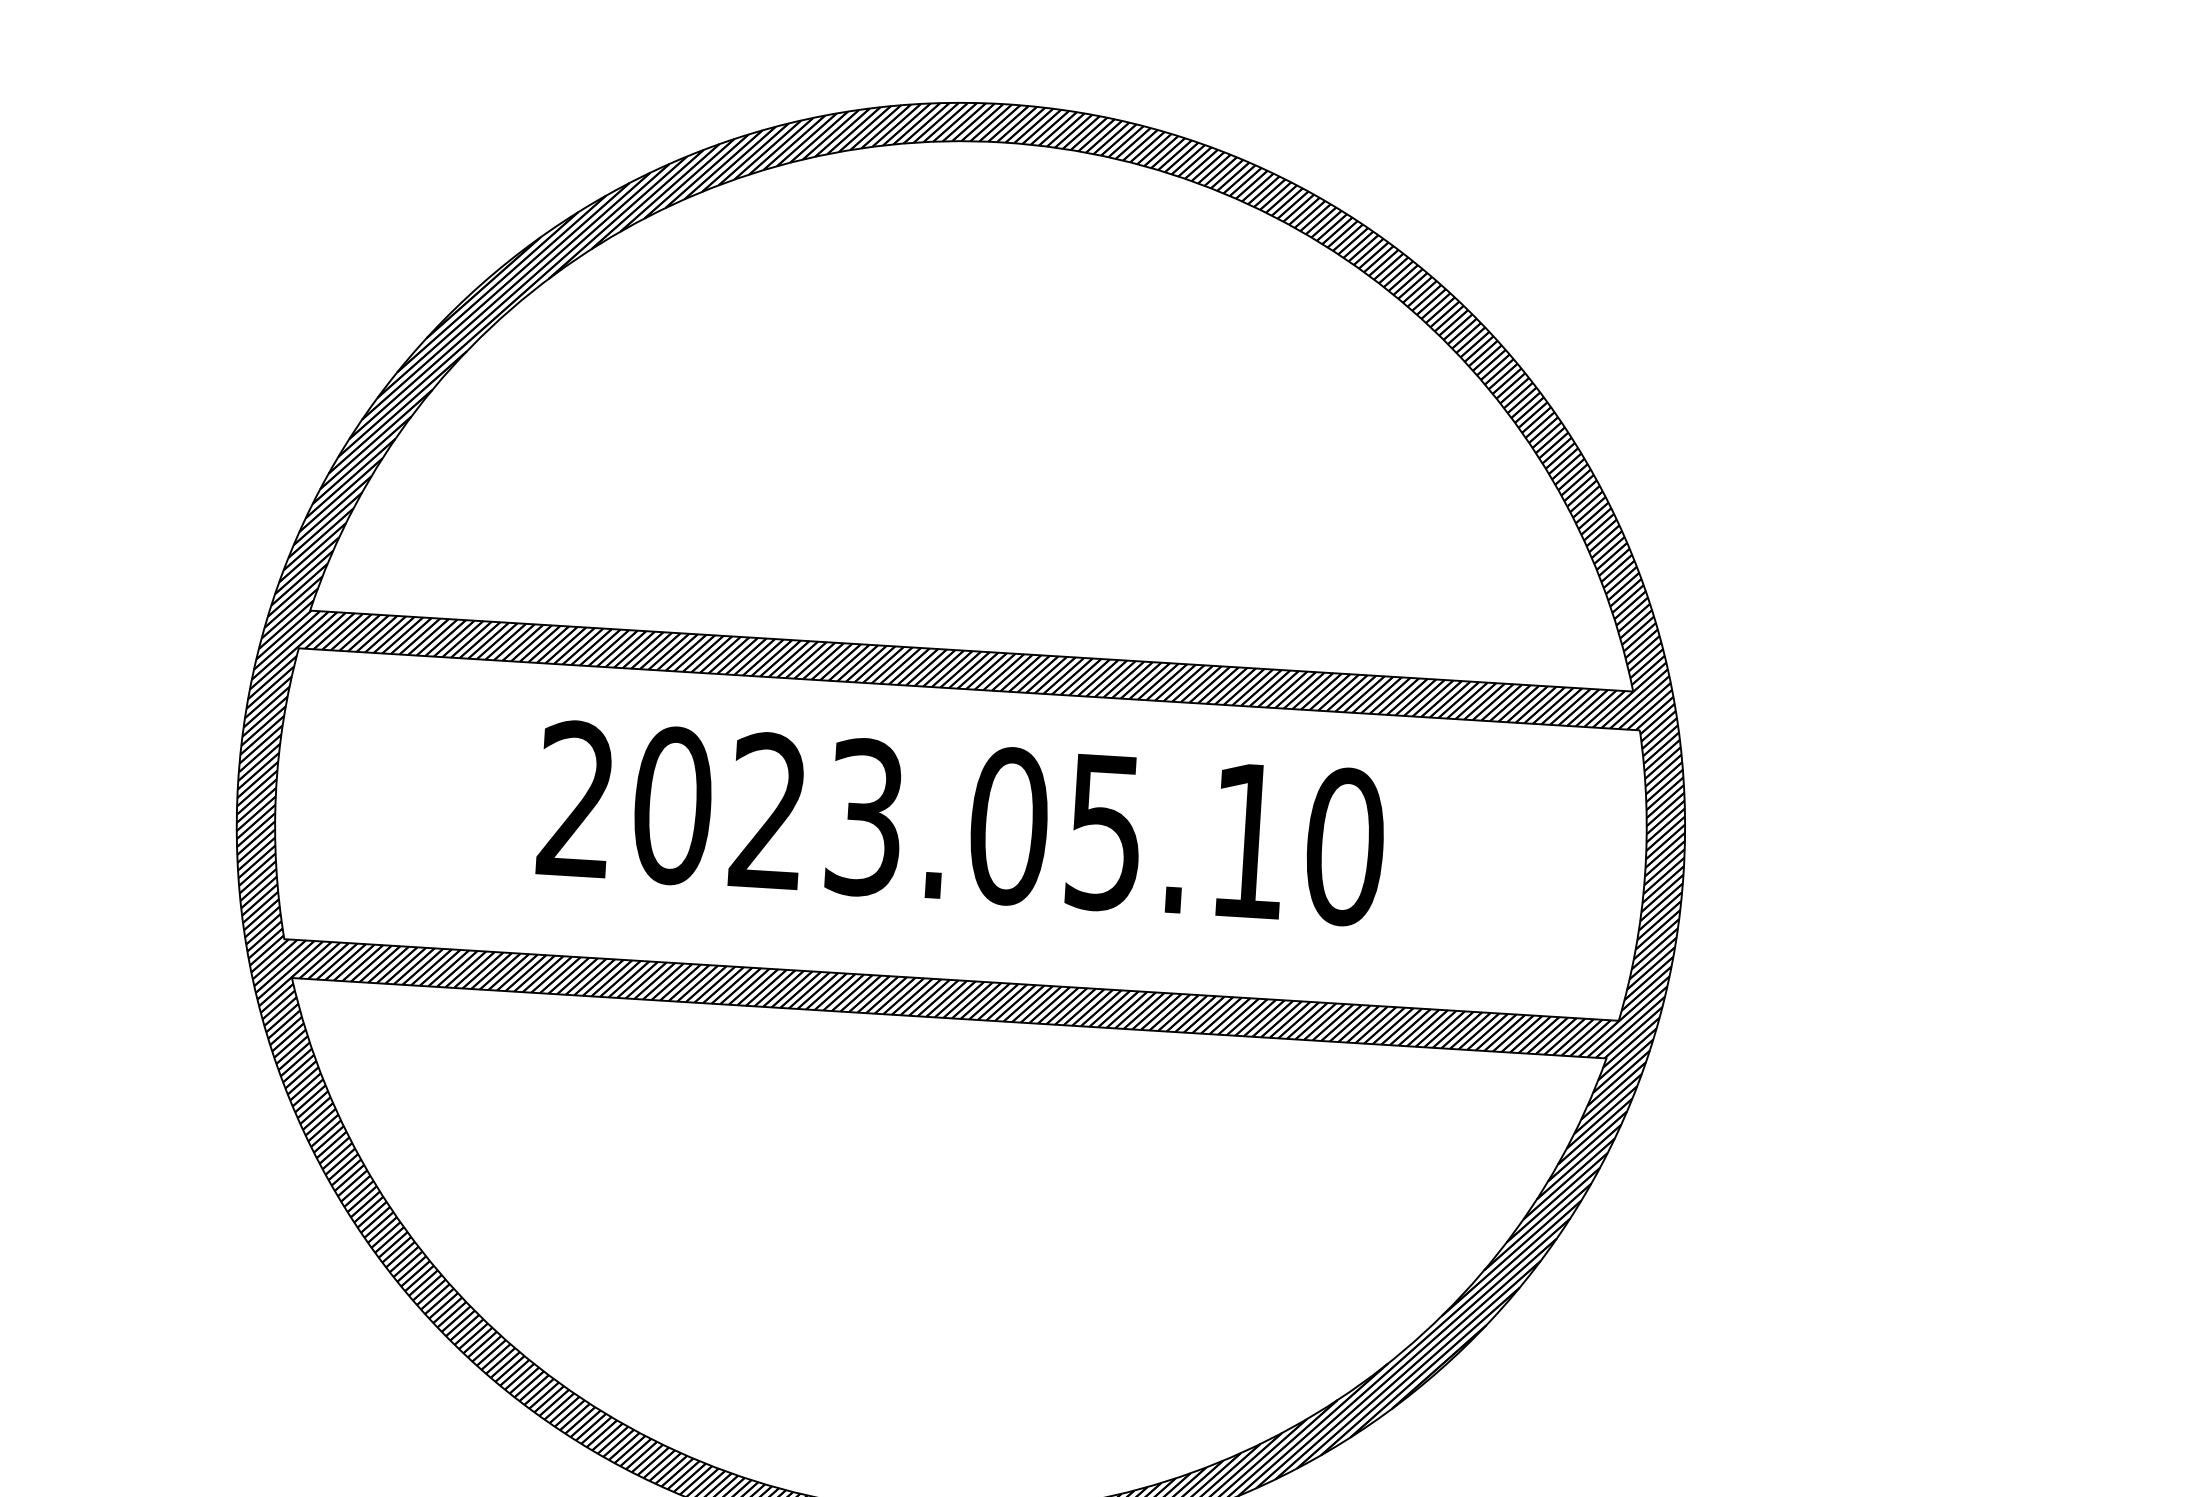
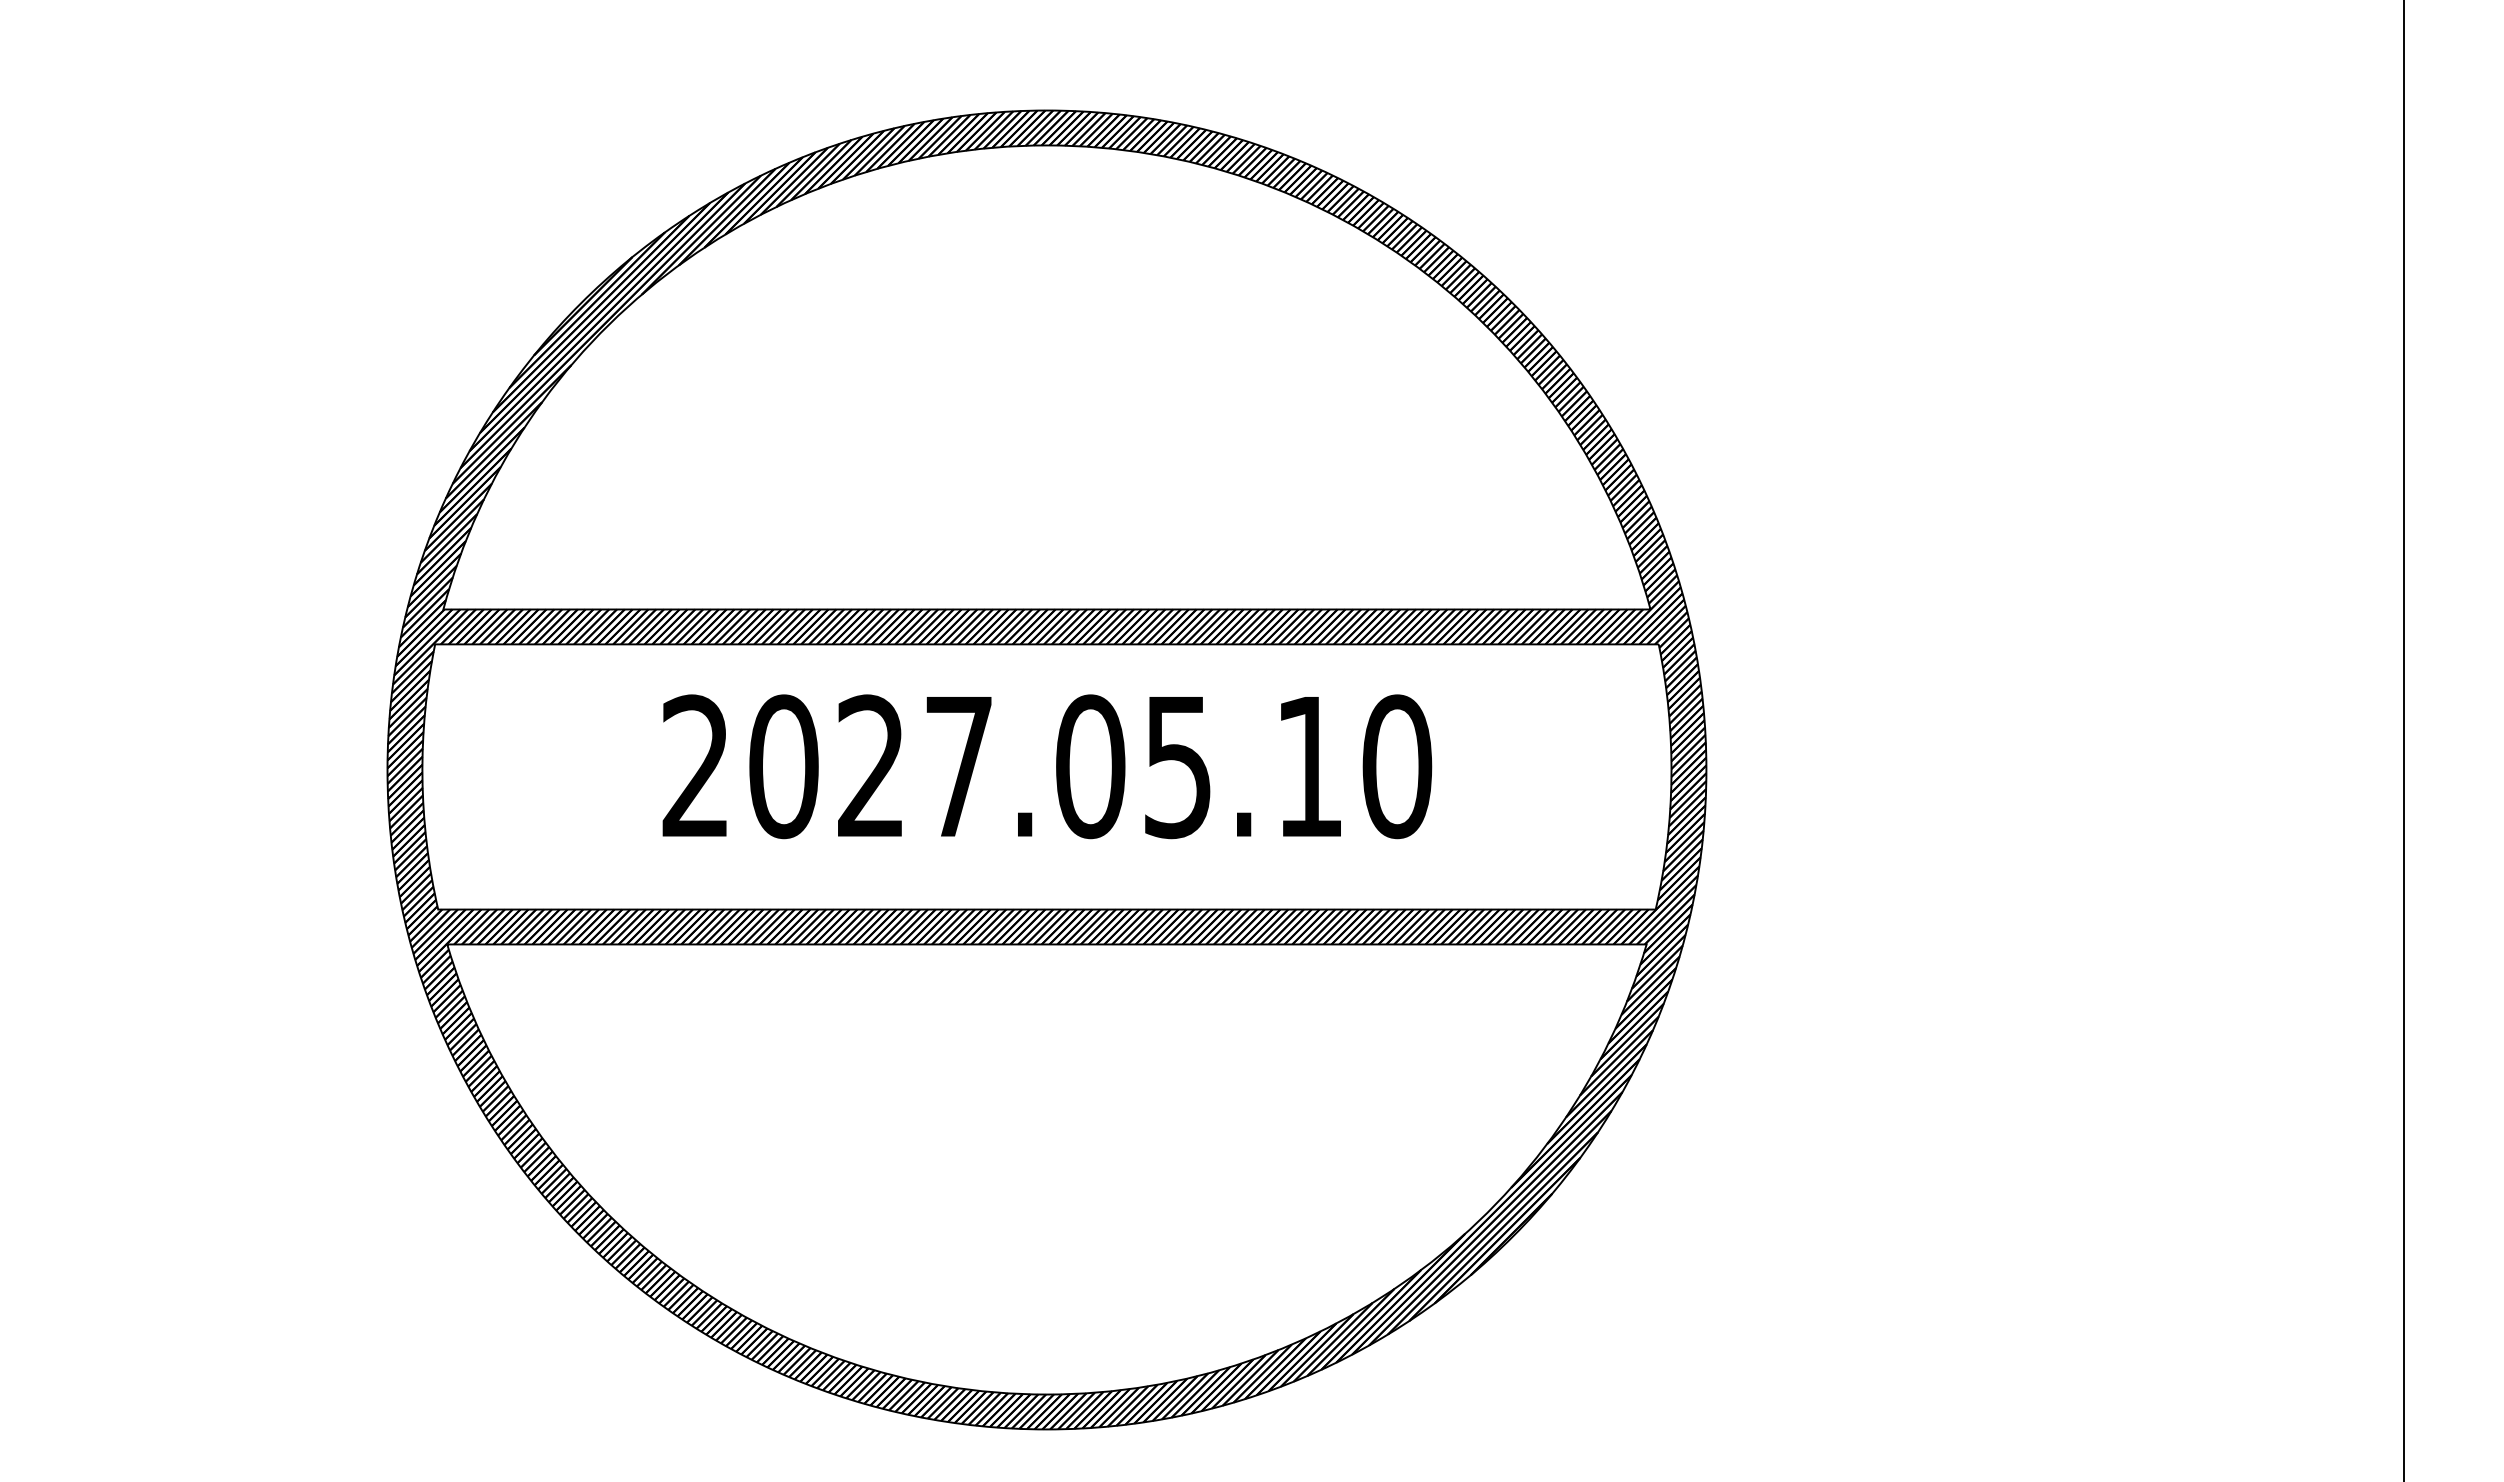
text: (865, 817) -> (959, 766), 2023.05.10 -> 2027.05.10

